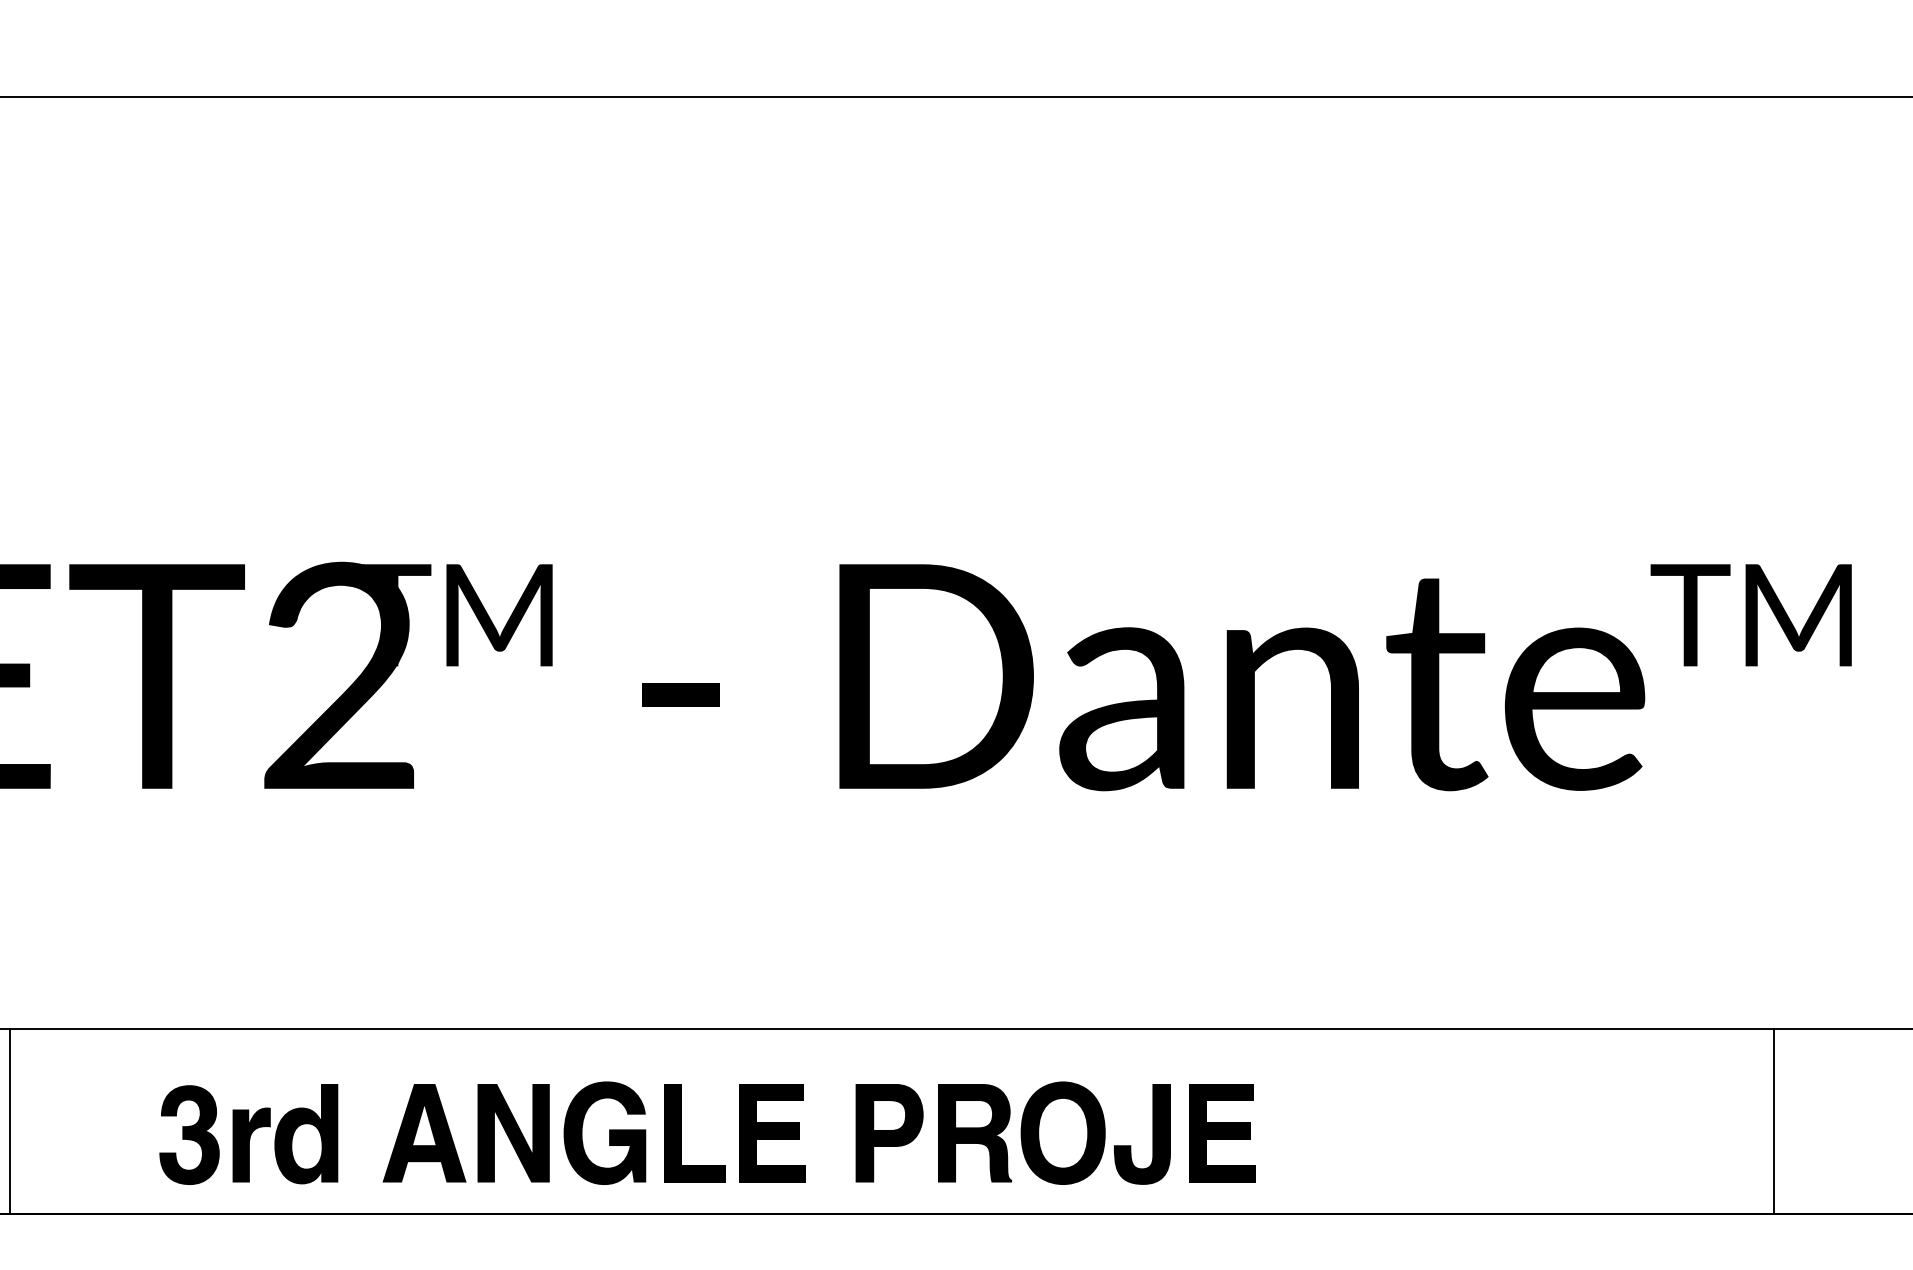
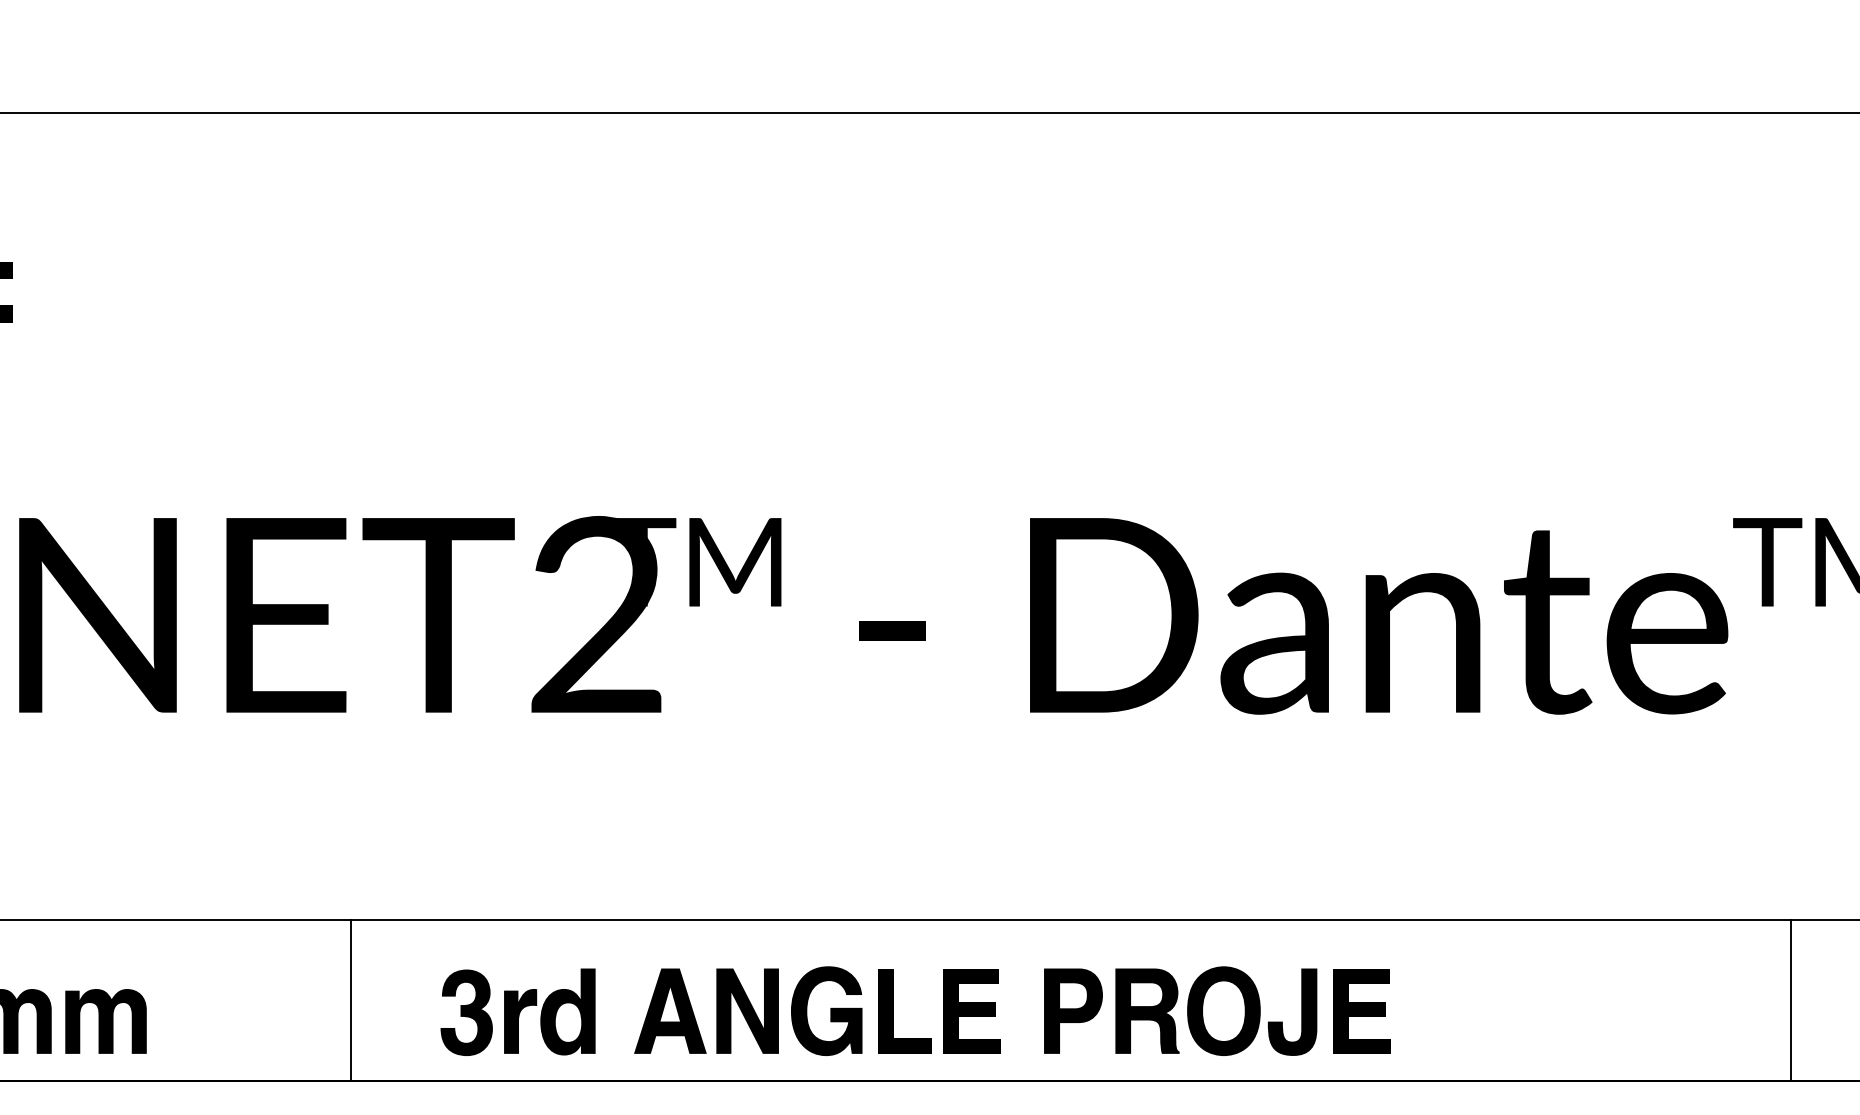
line: (9, 1120) -> (350, 1000), moved
line: (1774, 1120) -> (1791, 1000), moved

